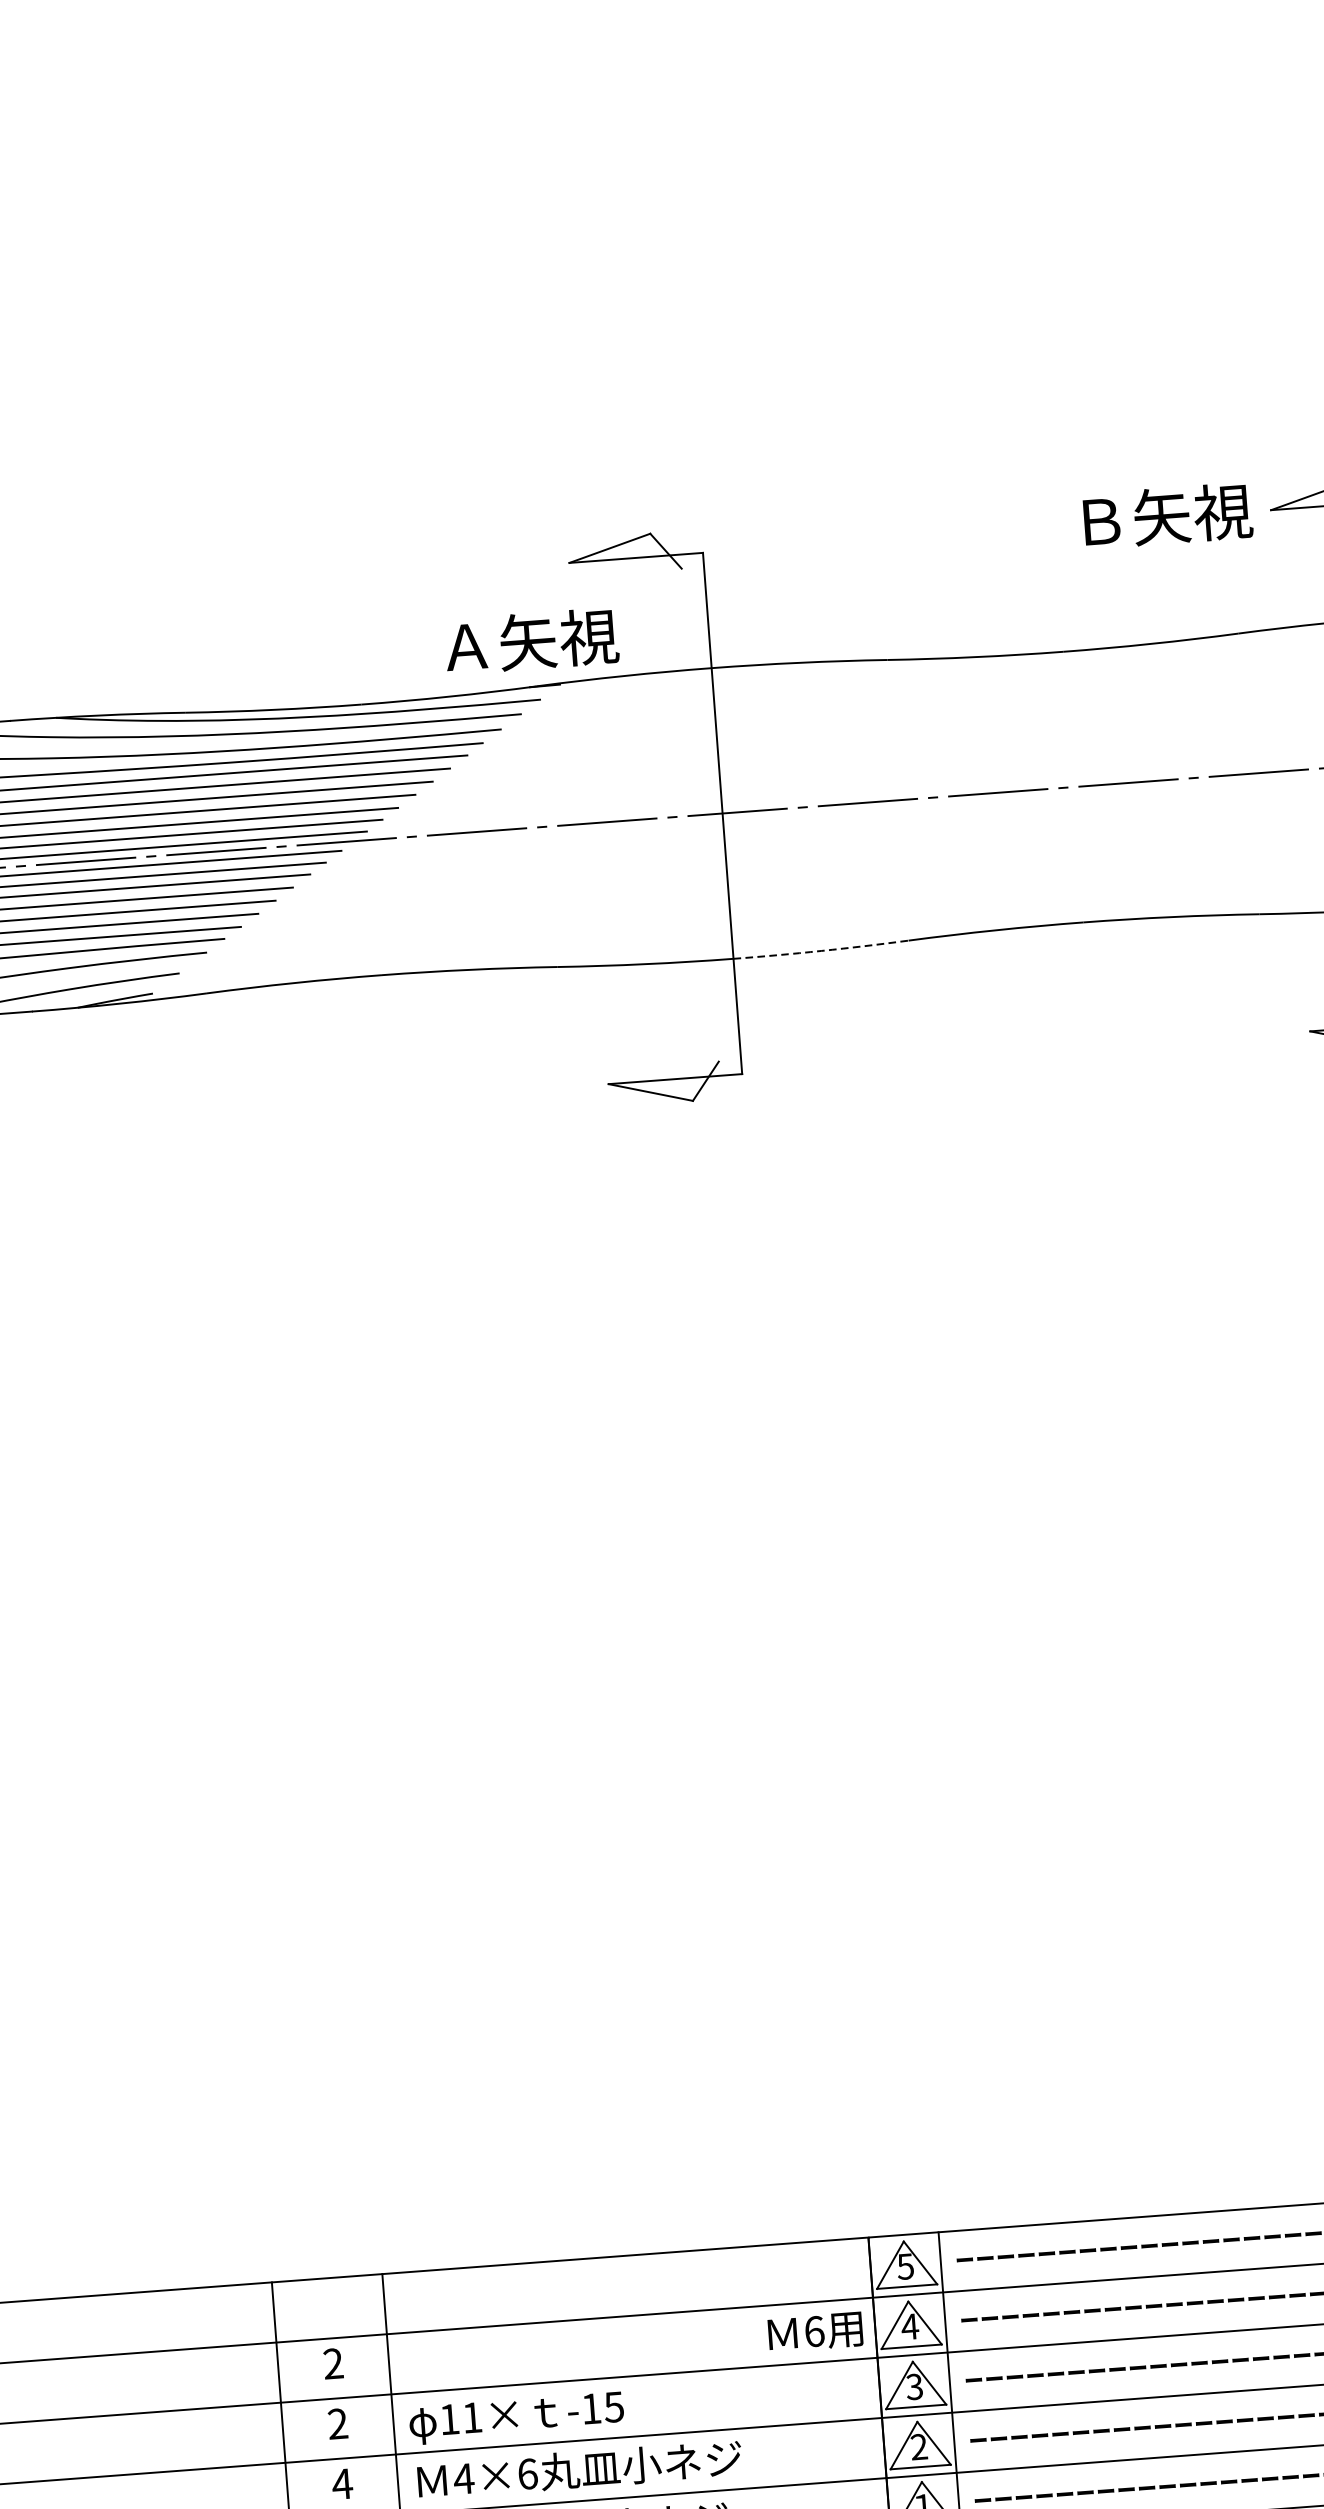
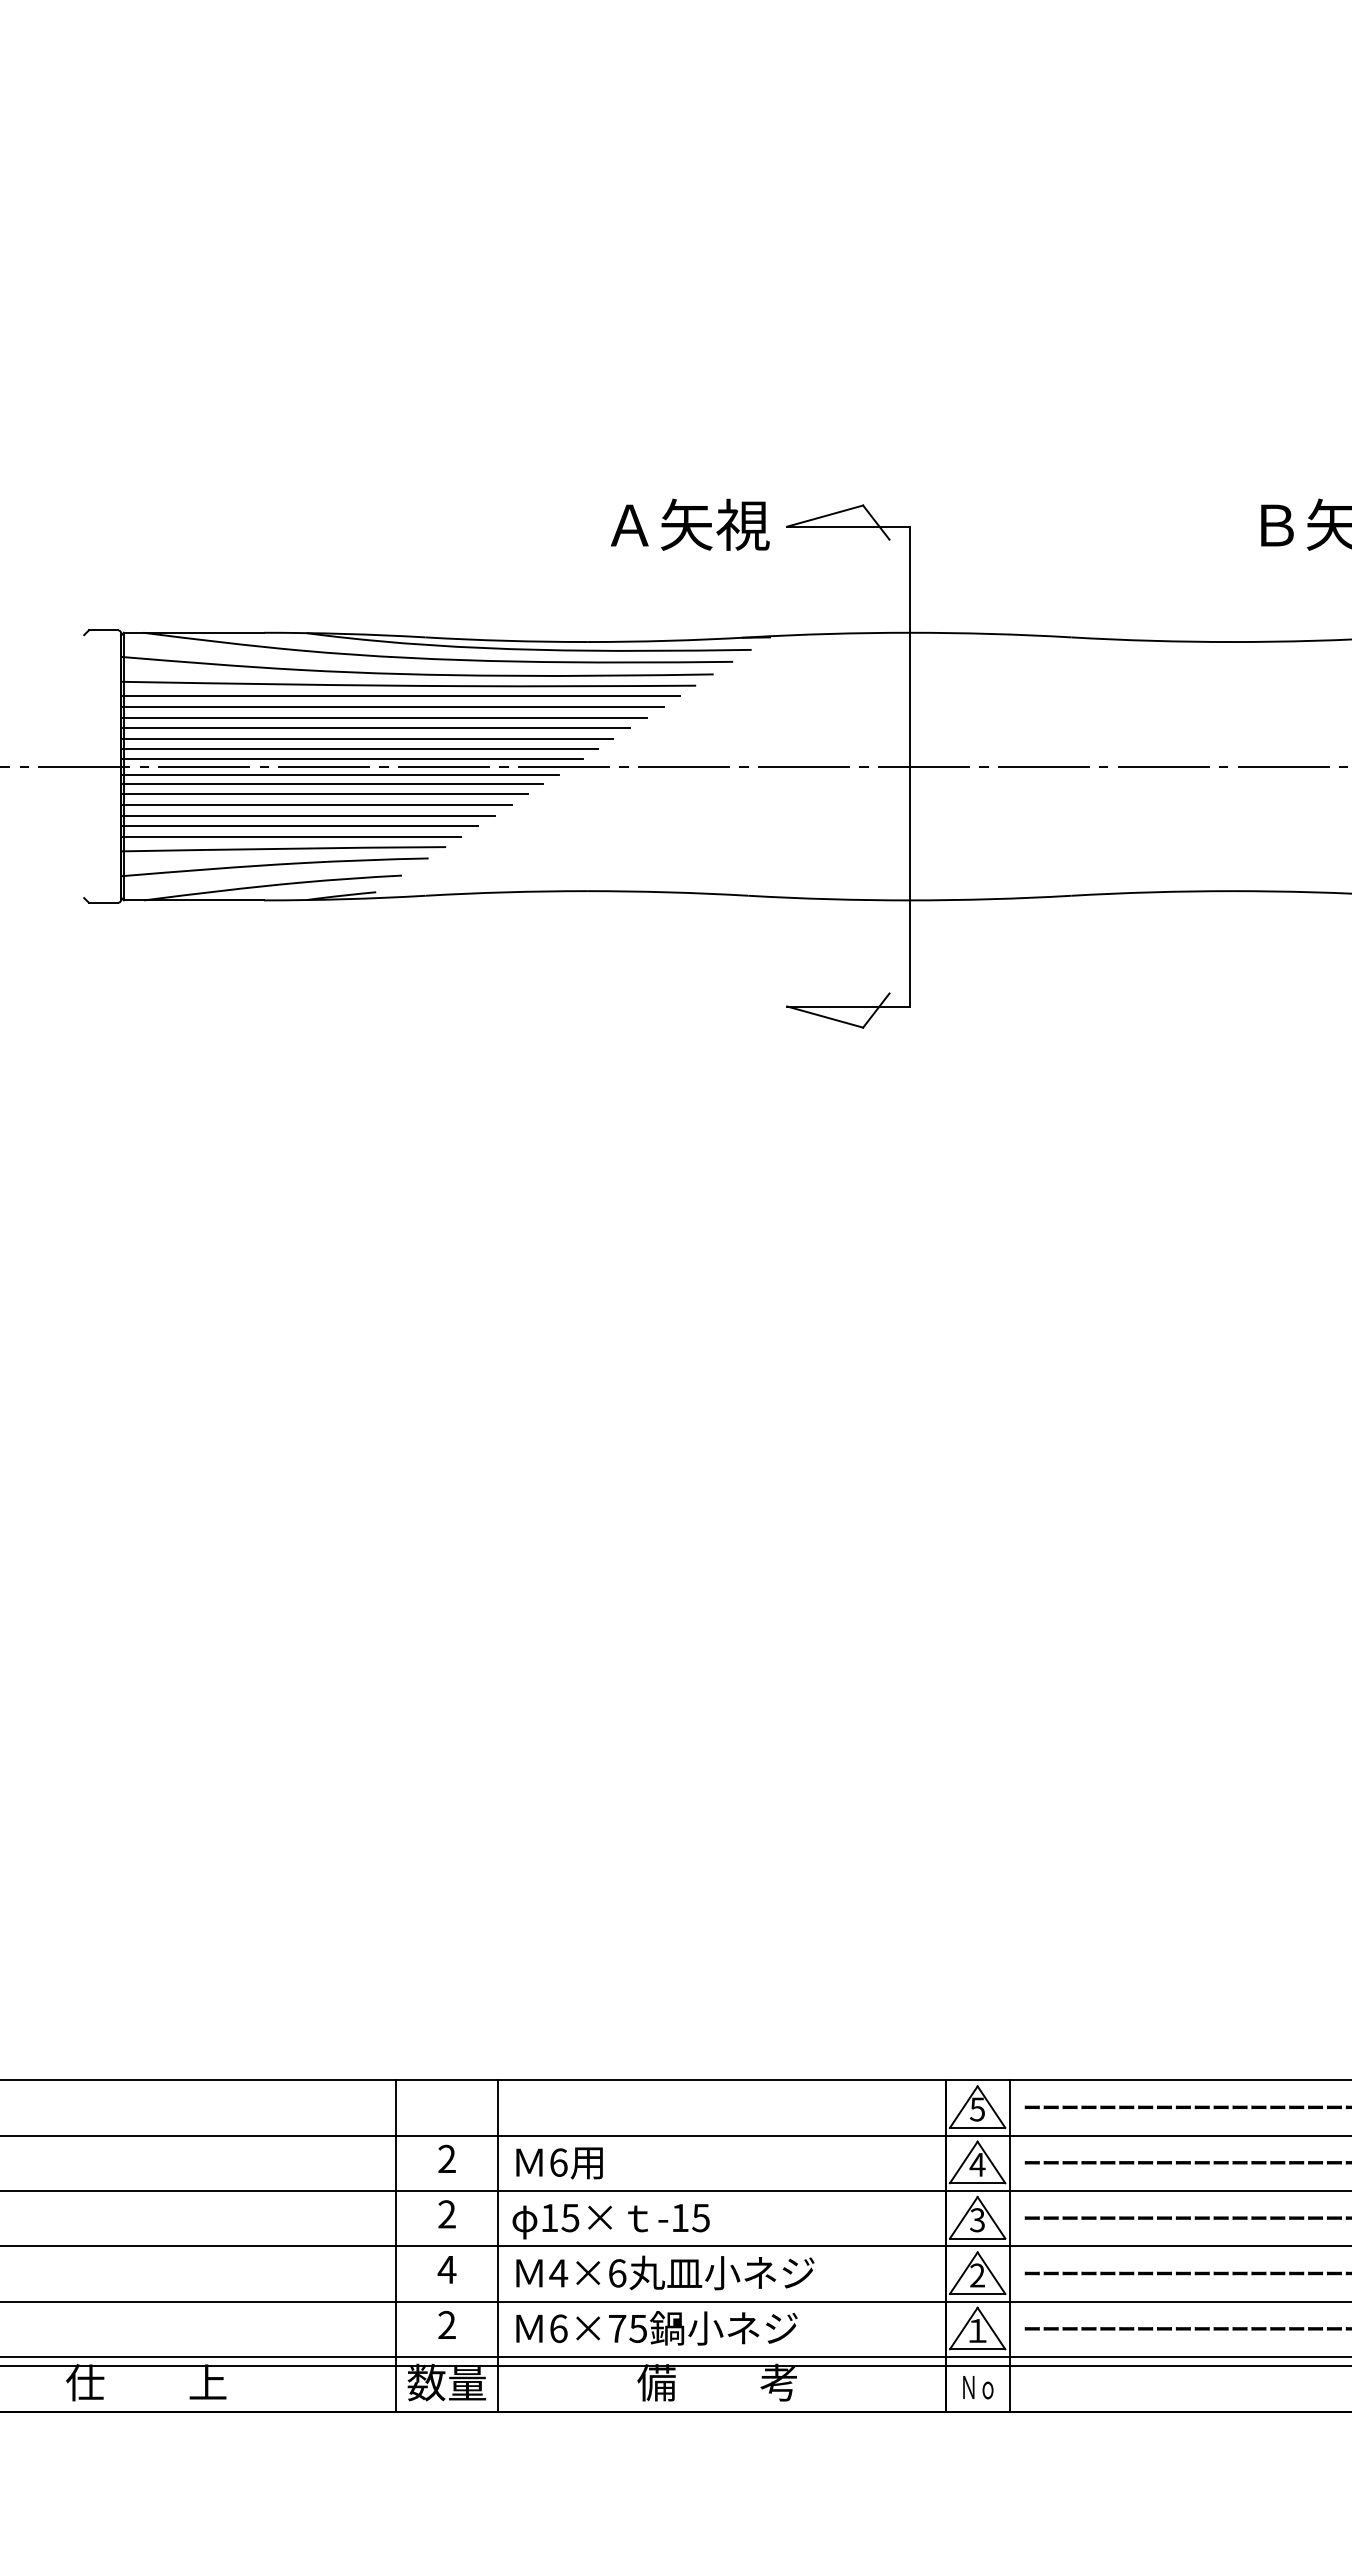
text: (532, 640) -> (690, 524), moved
arc: (820, 951) -> (990, 899), dashed -> solid
text: (815, 2332) -> (559, 2163), moved
text: (472, 2418) -> (570, 2218), 11× -> 15×

